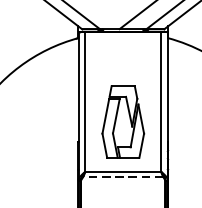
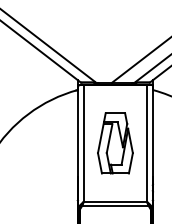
part: (123, 122) -> (115, 143), moved
line: (122, 177) -> (114, 206), dashed -> solid

